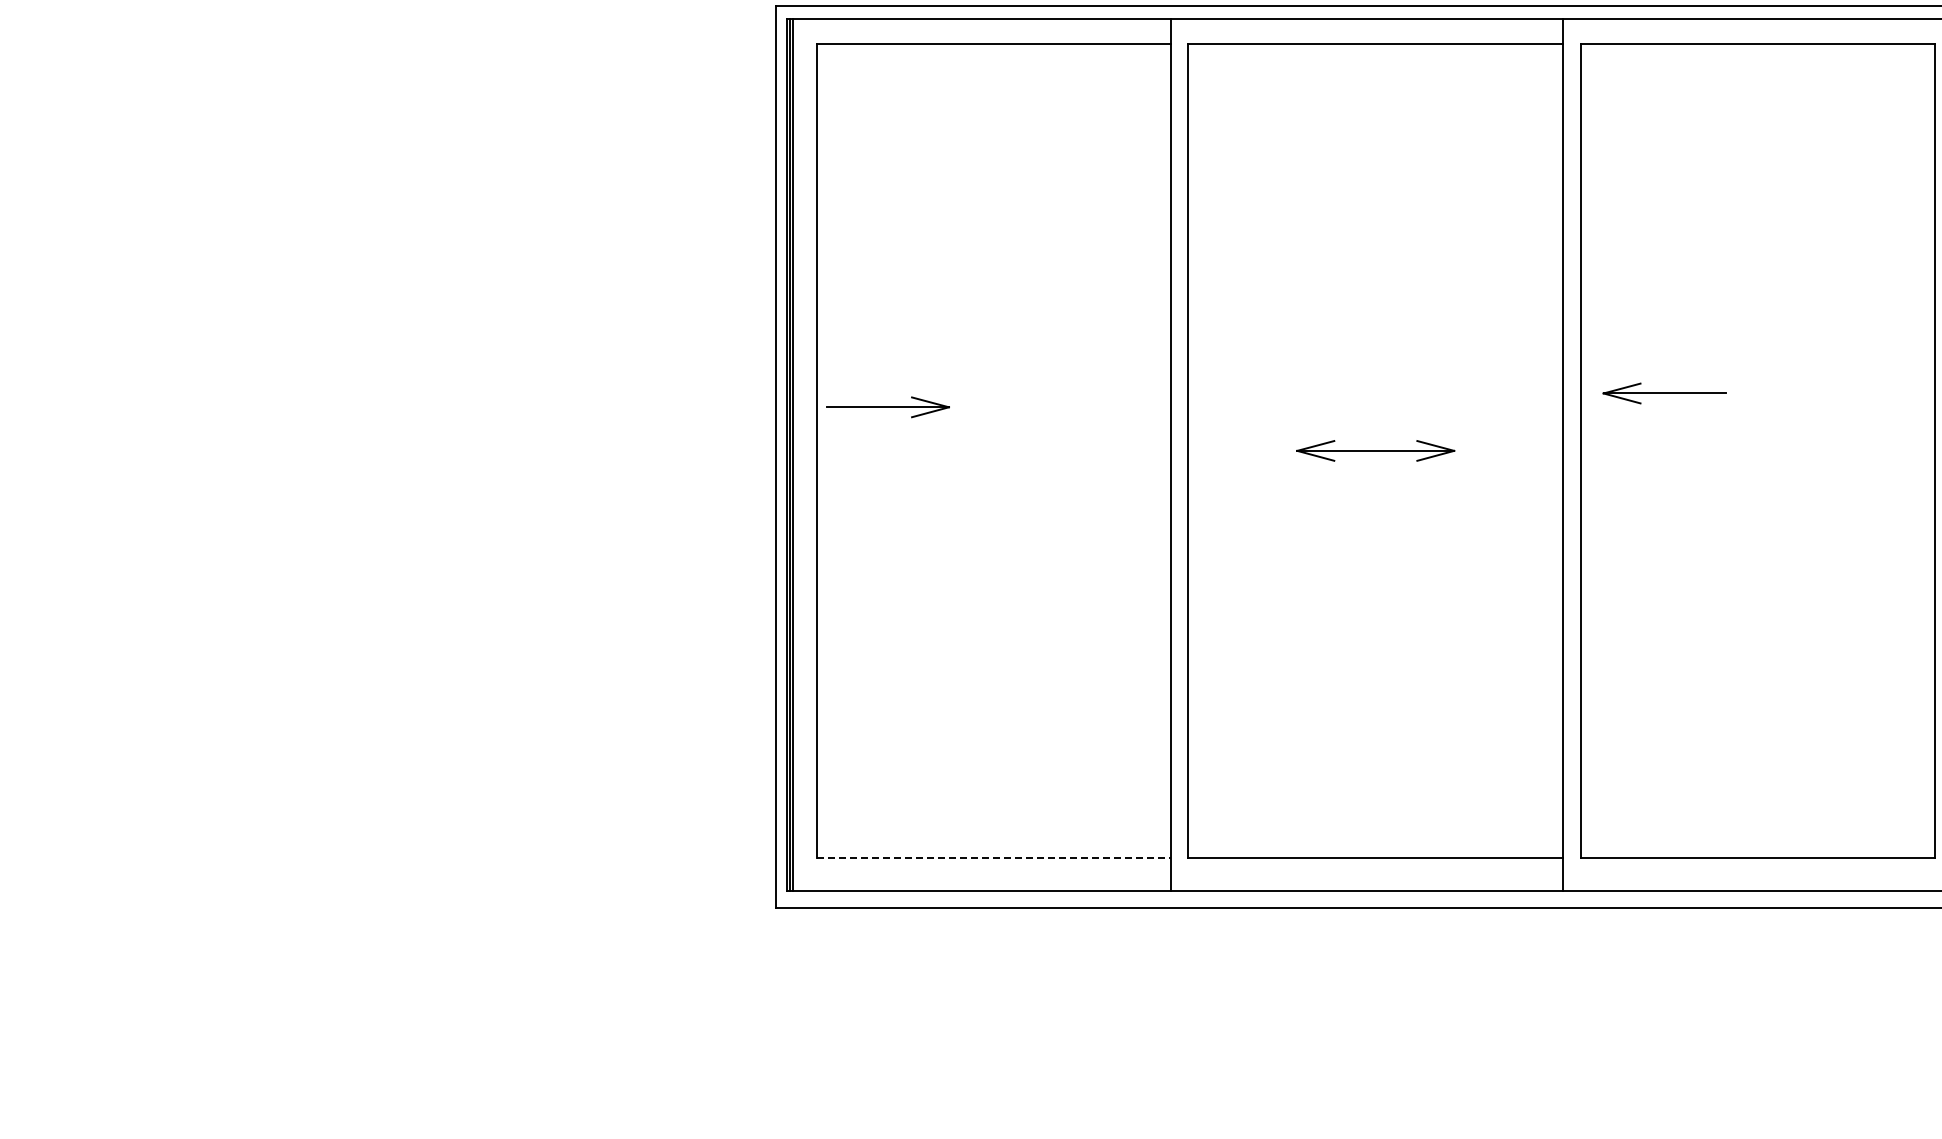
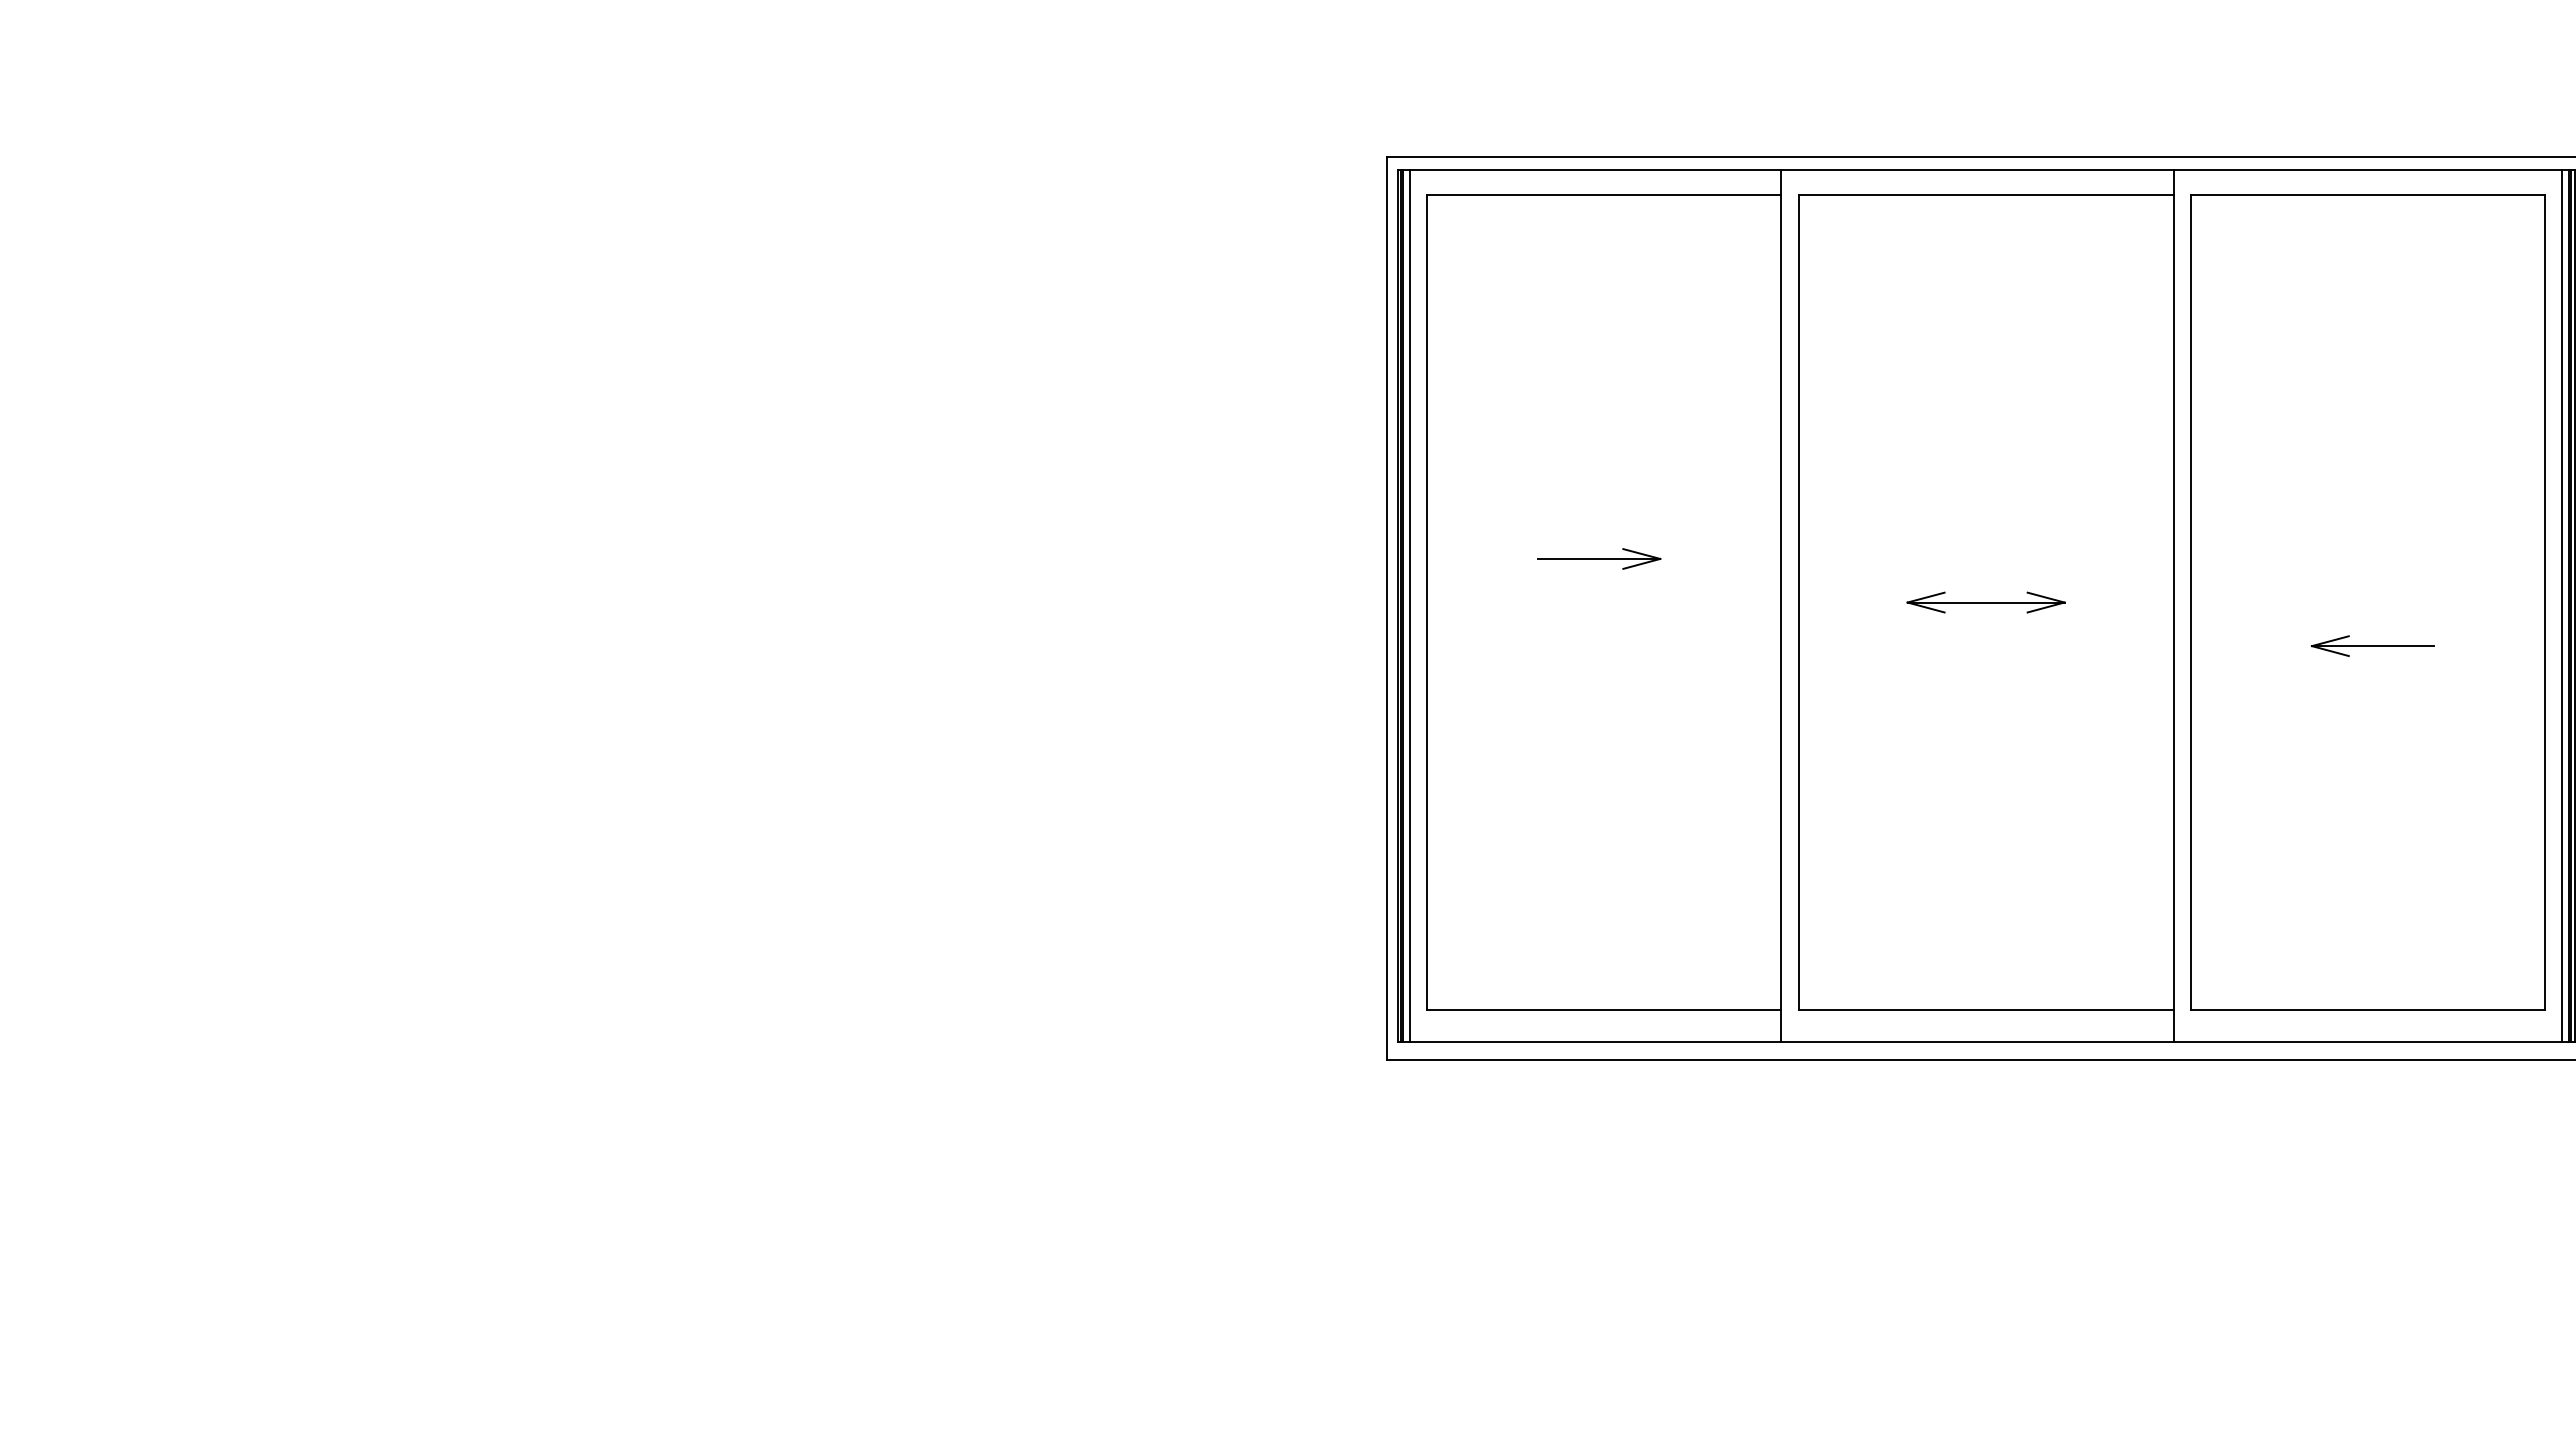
part: (1664, 392) -> (2372, 645), moved
part: (888, 406) -> (1599, 558), moved
line: (799, 454) -> (1409, 606), added
line: (994, 857) -> (1604, 1009), dashed -> solid

